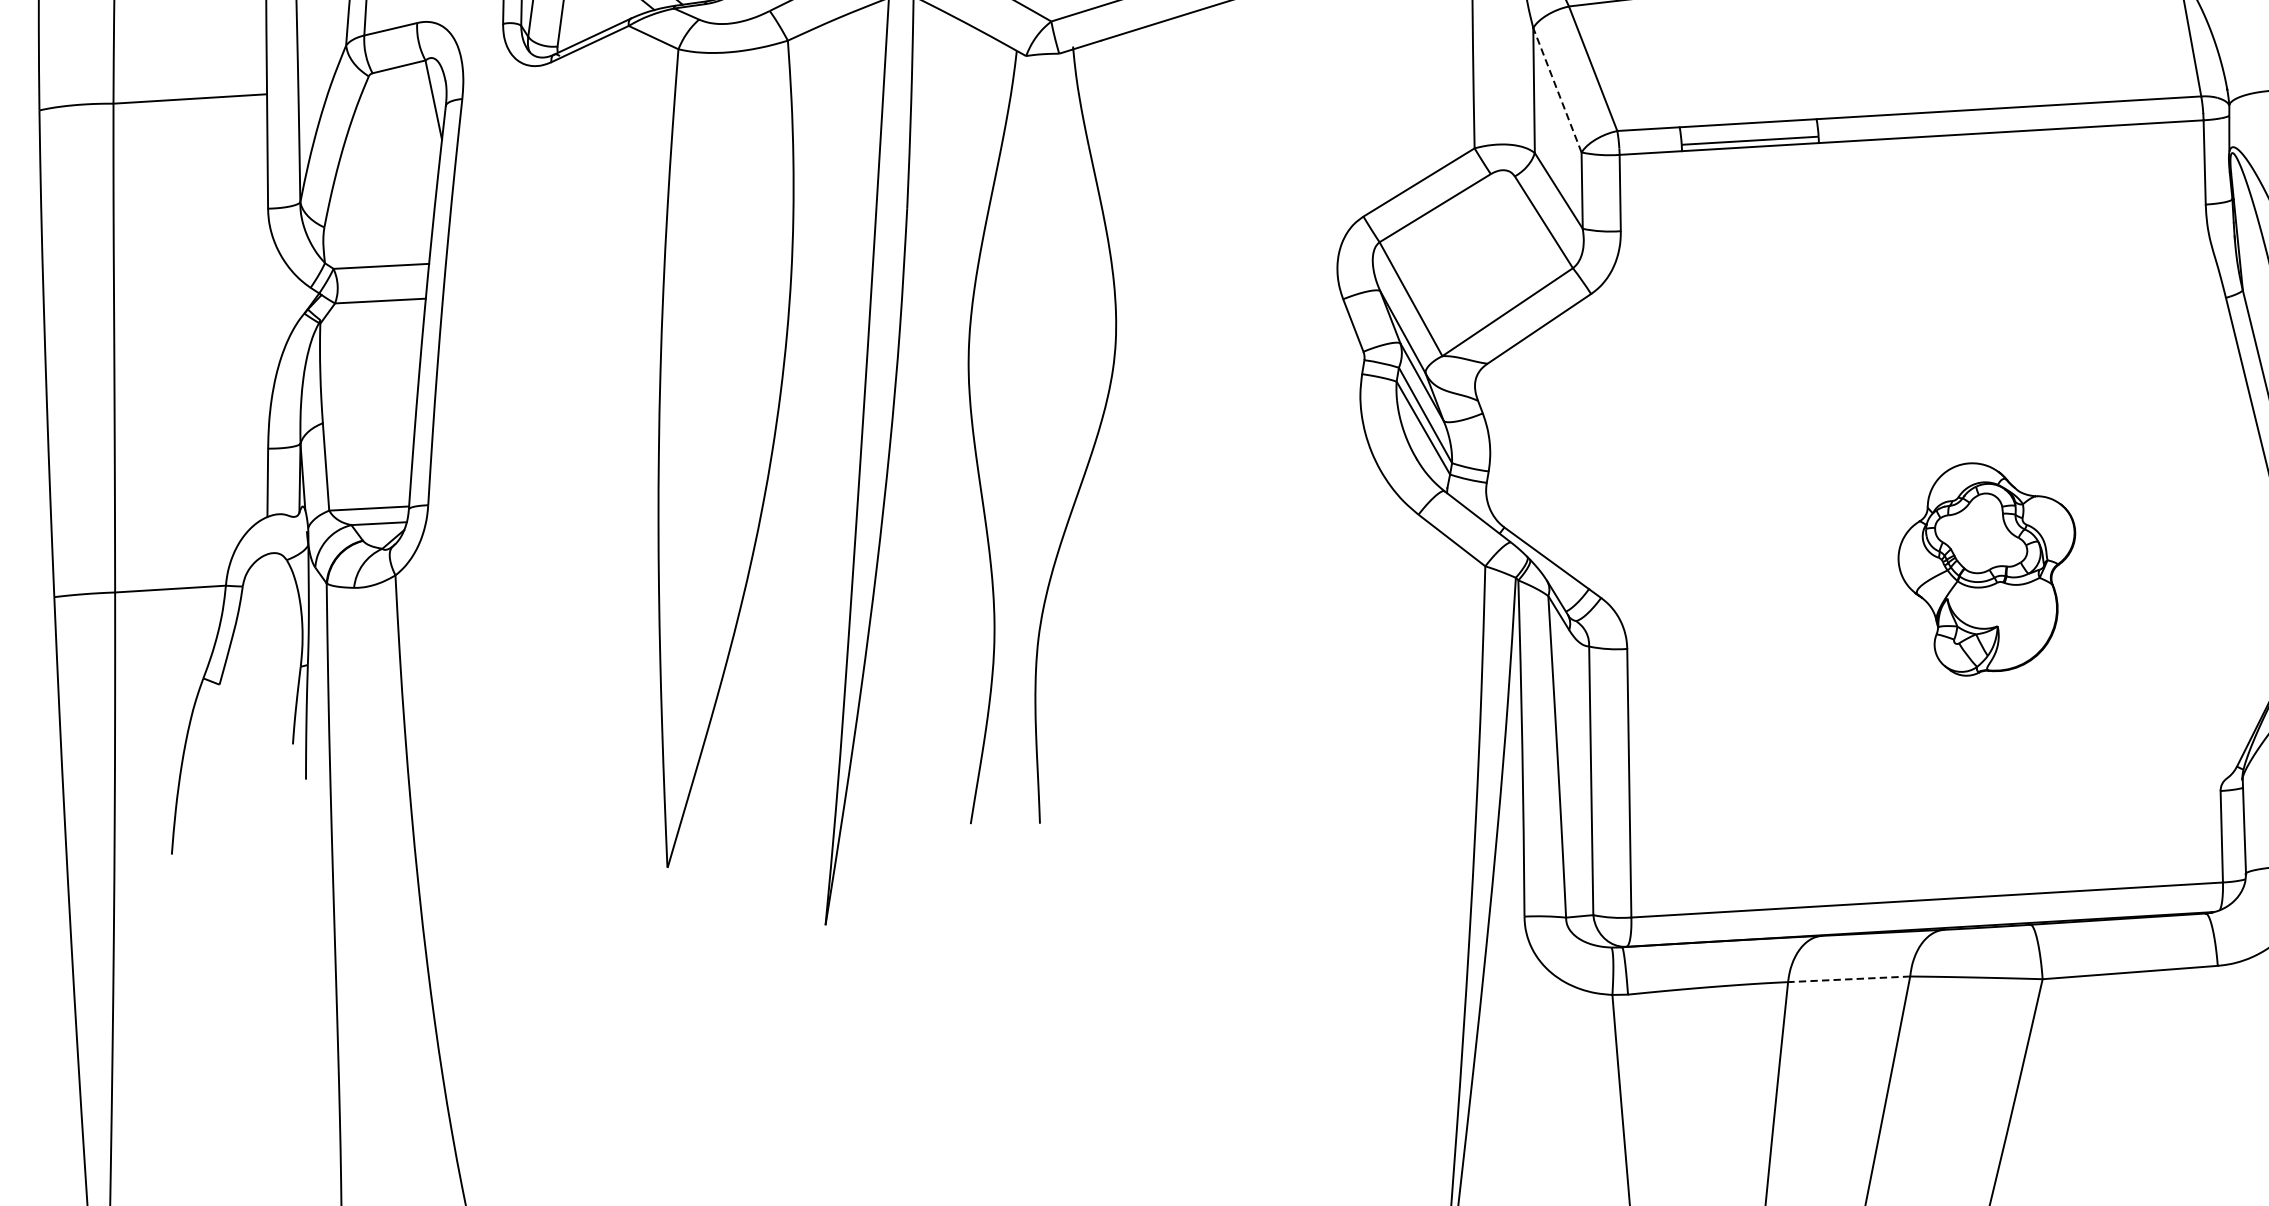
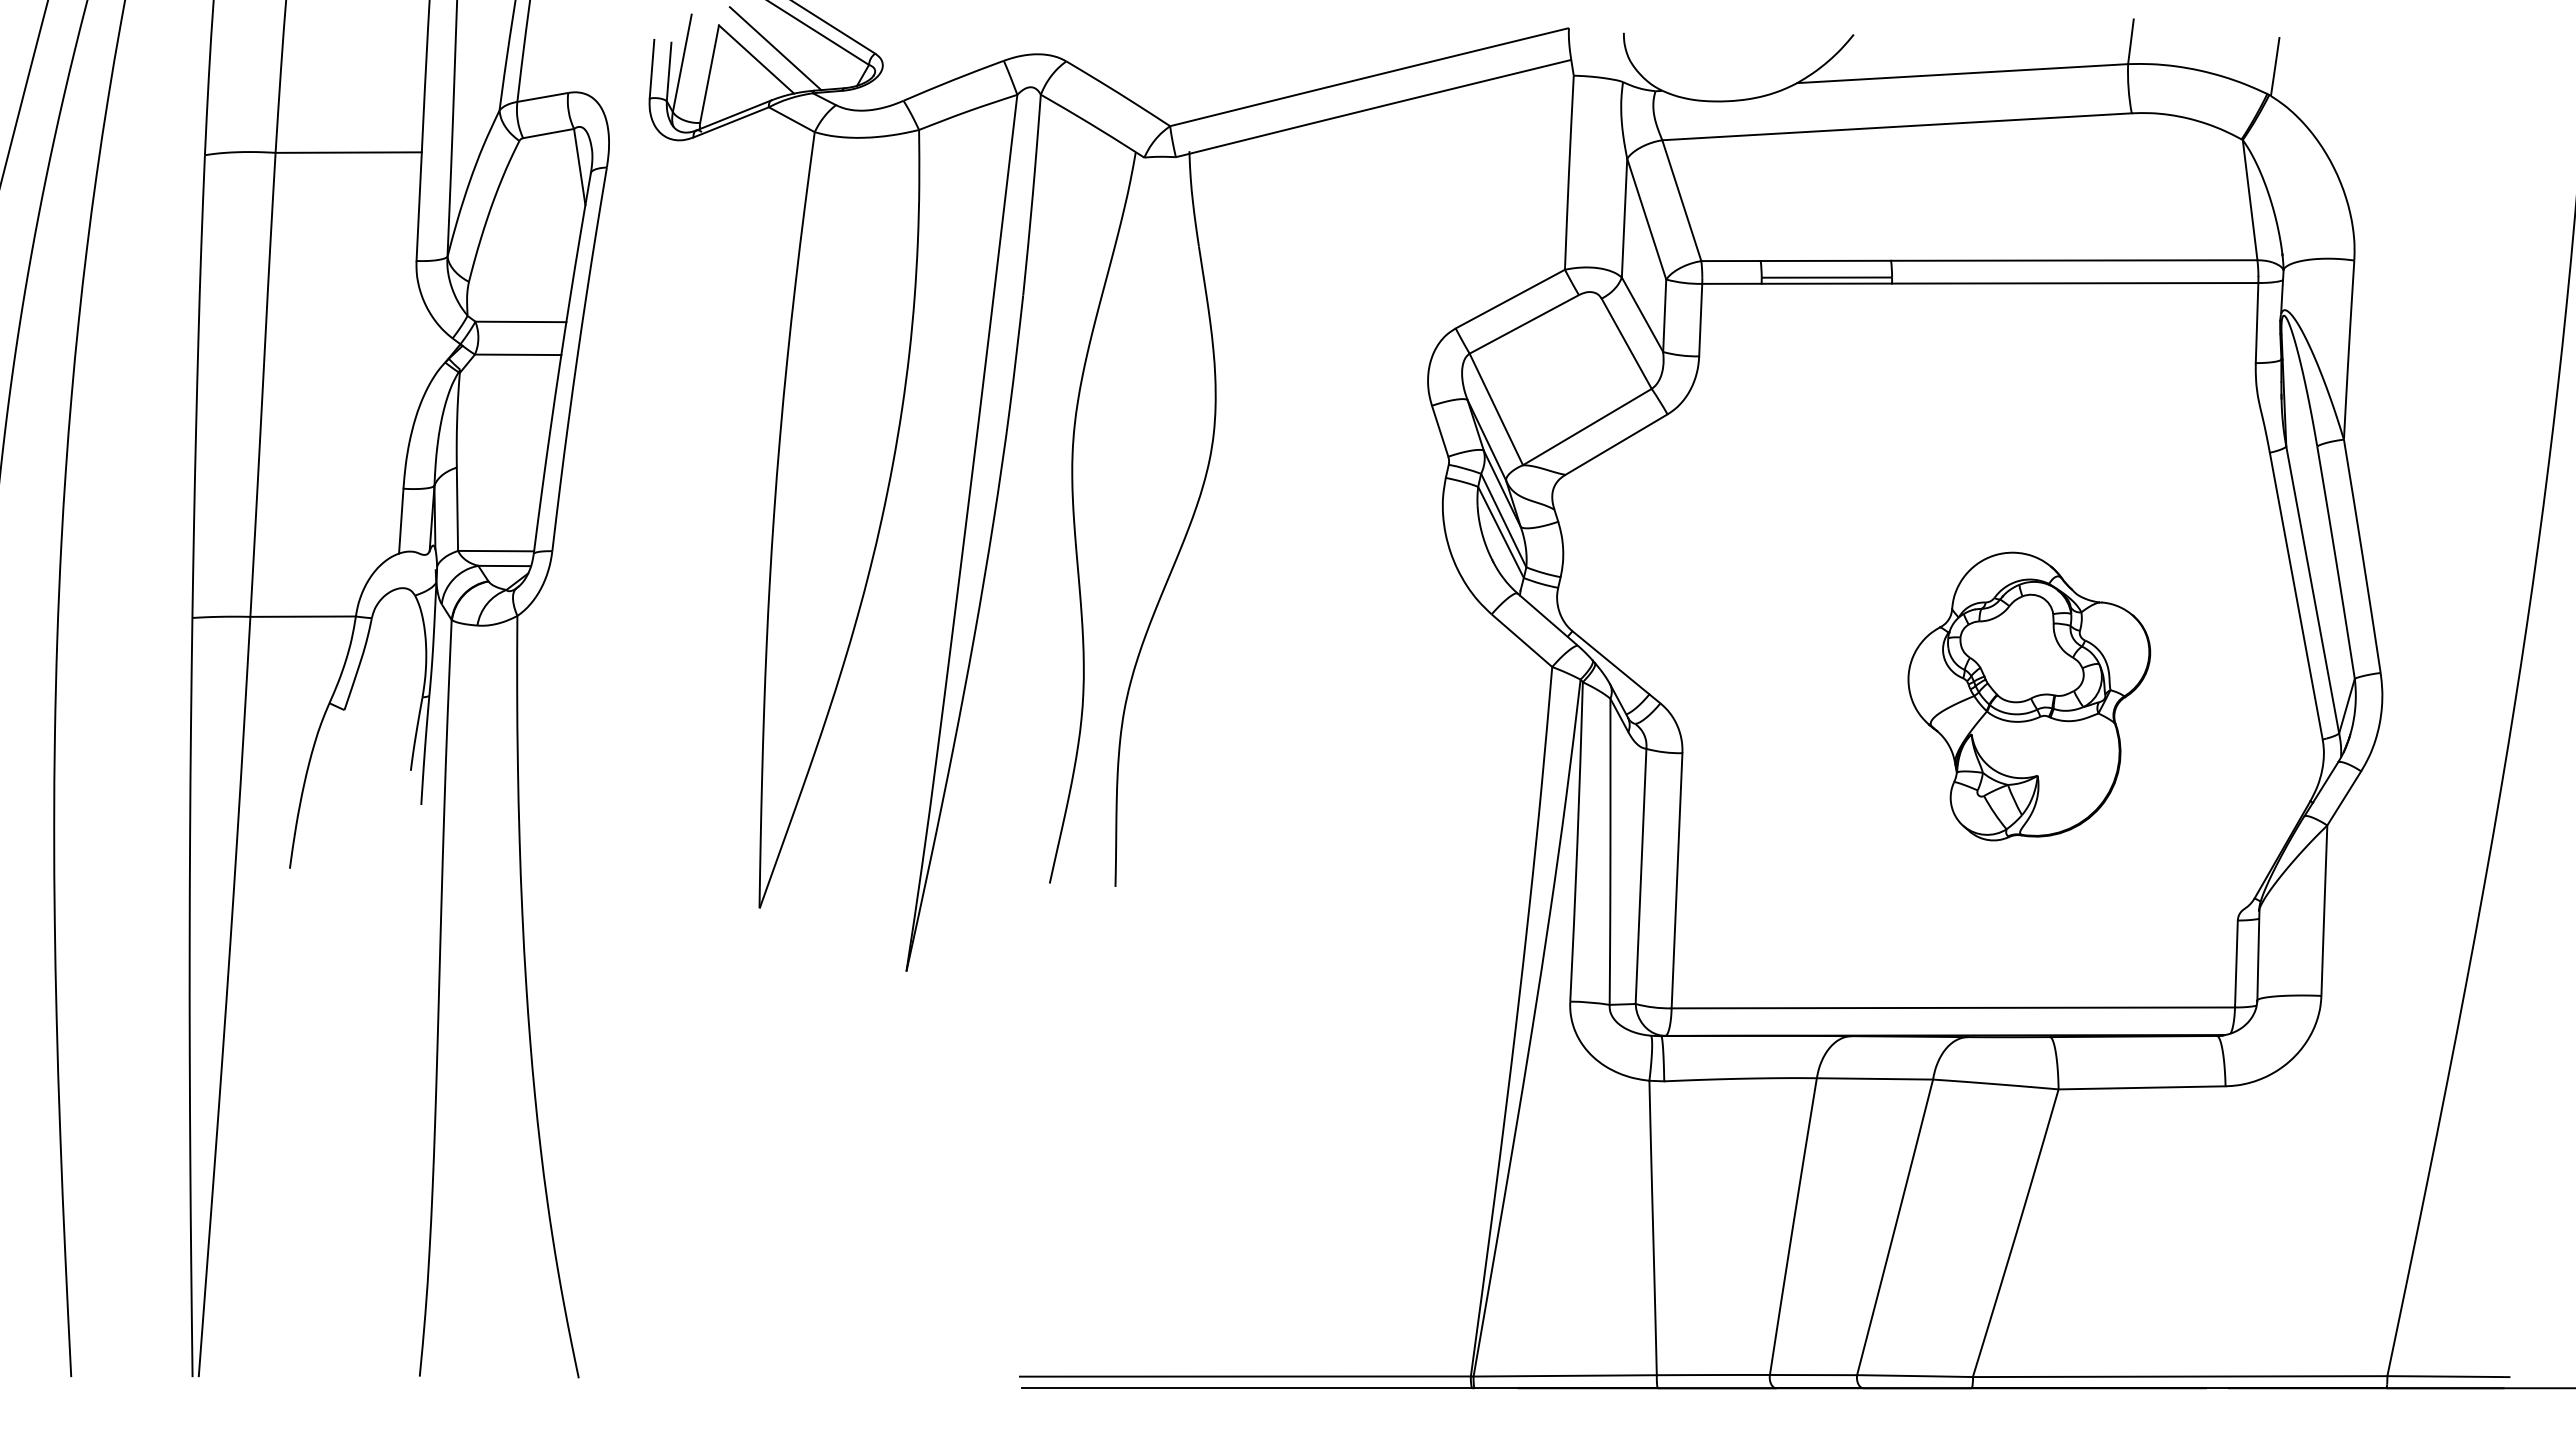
line: (1557, 89) -> (1646, 218), dashed -> solid
part: (1988, 568) -> (2029, 696), size x1.43
line: (1848, 978) -> (1874, 1078), dashed -> solid

